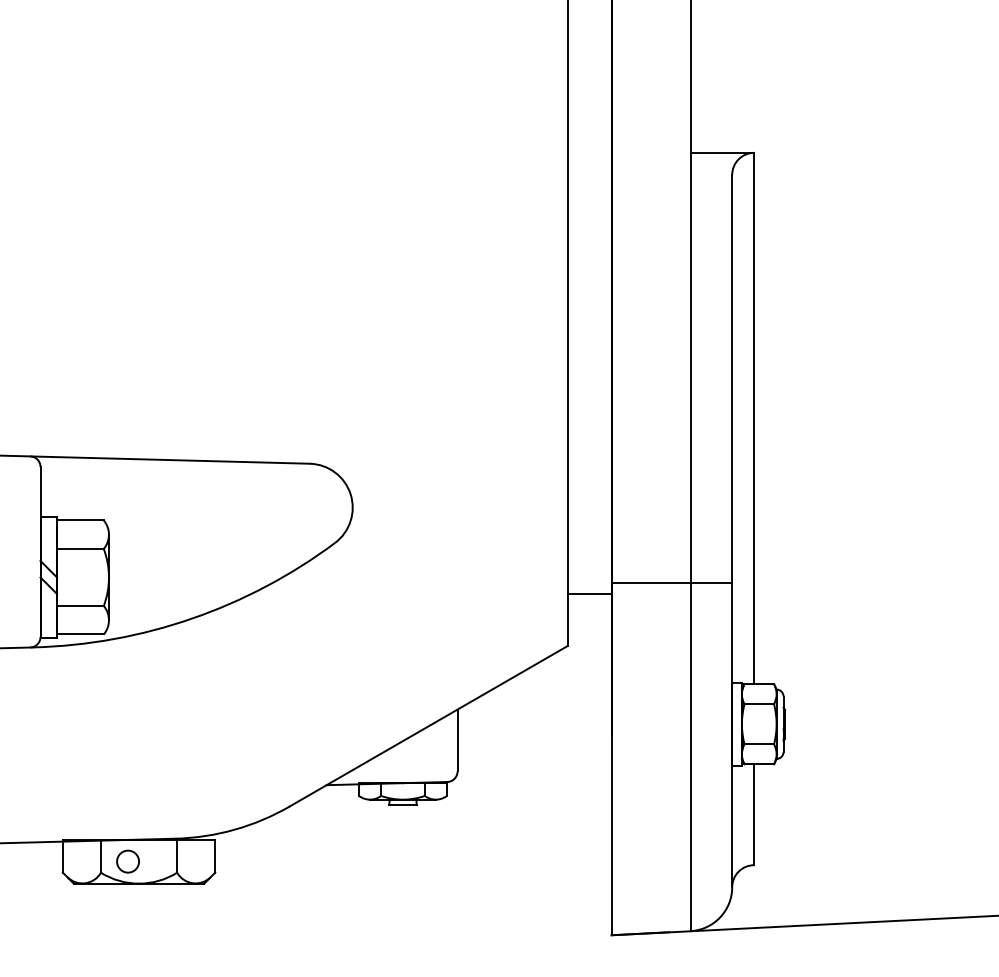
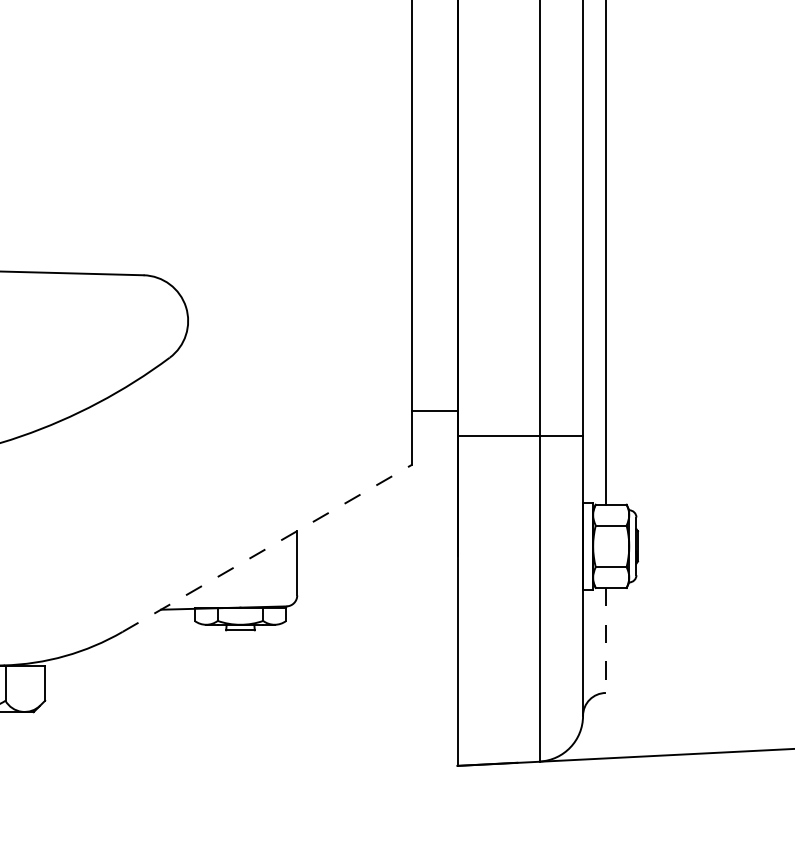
line: (671, 583) -> (519, 436), moved
line: (429, 725) -> (268, 547), solid -> dashed
line: (754, 815) -> (606, 641), solid -> dashed

